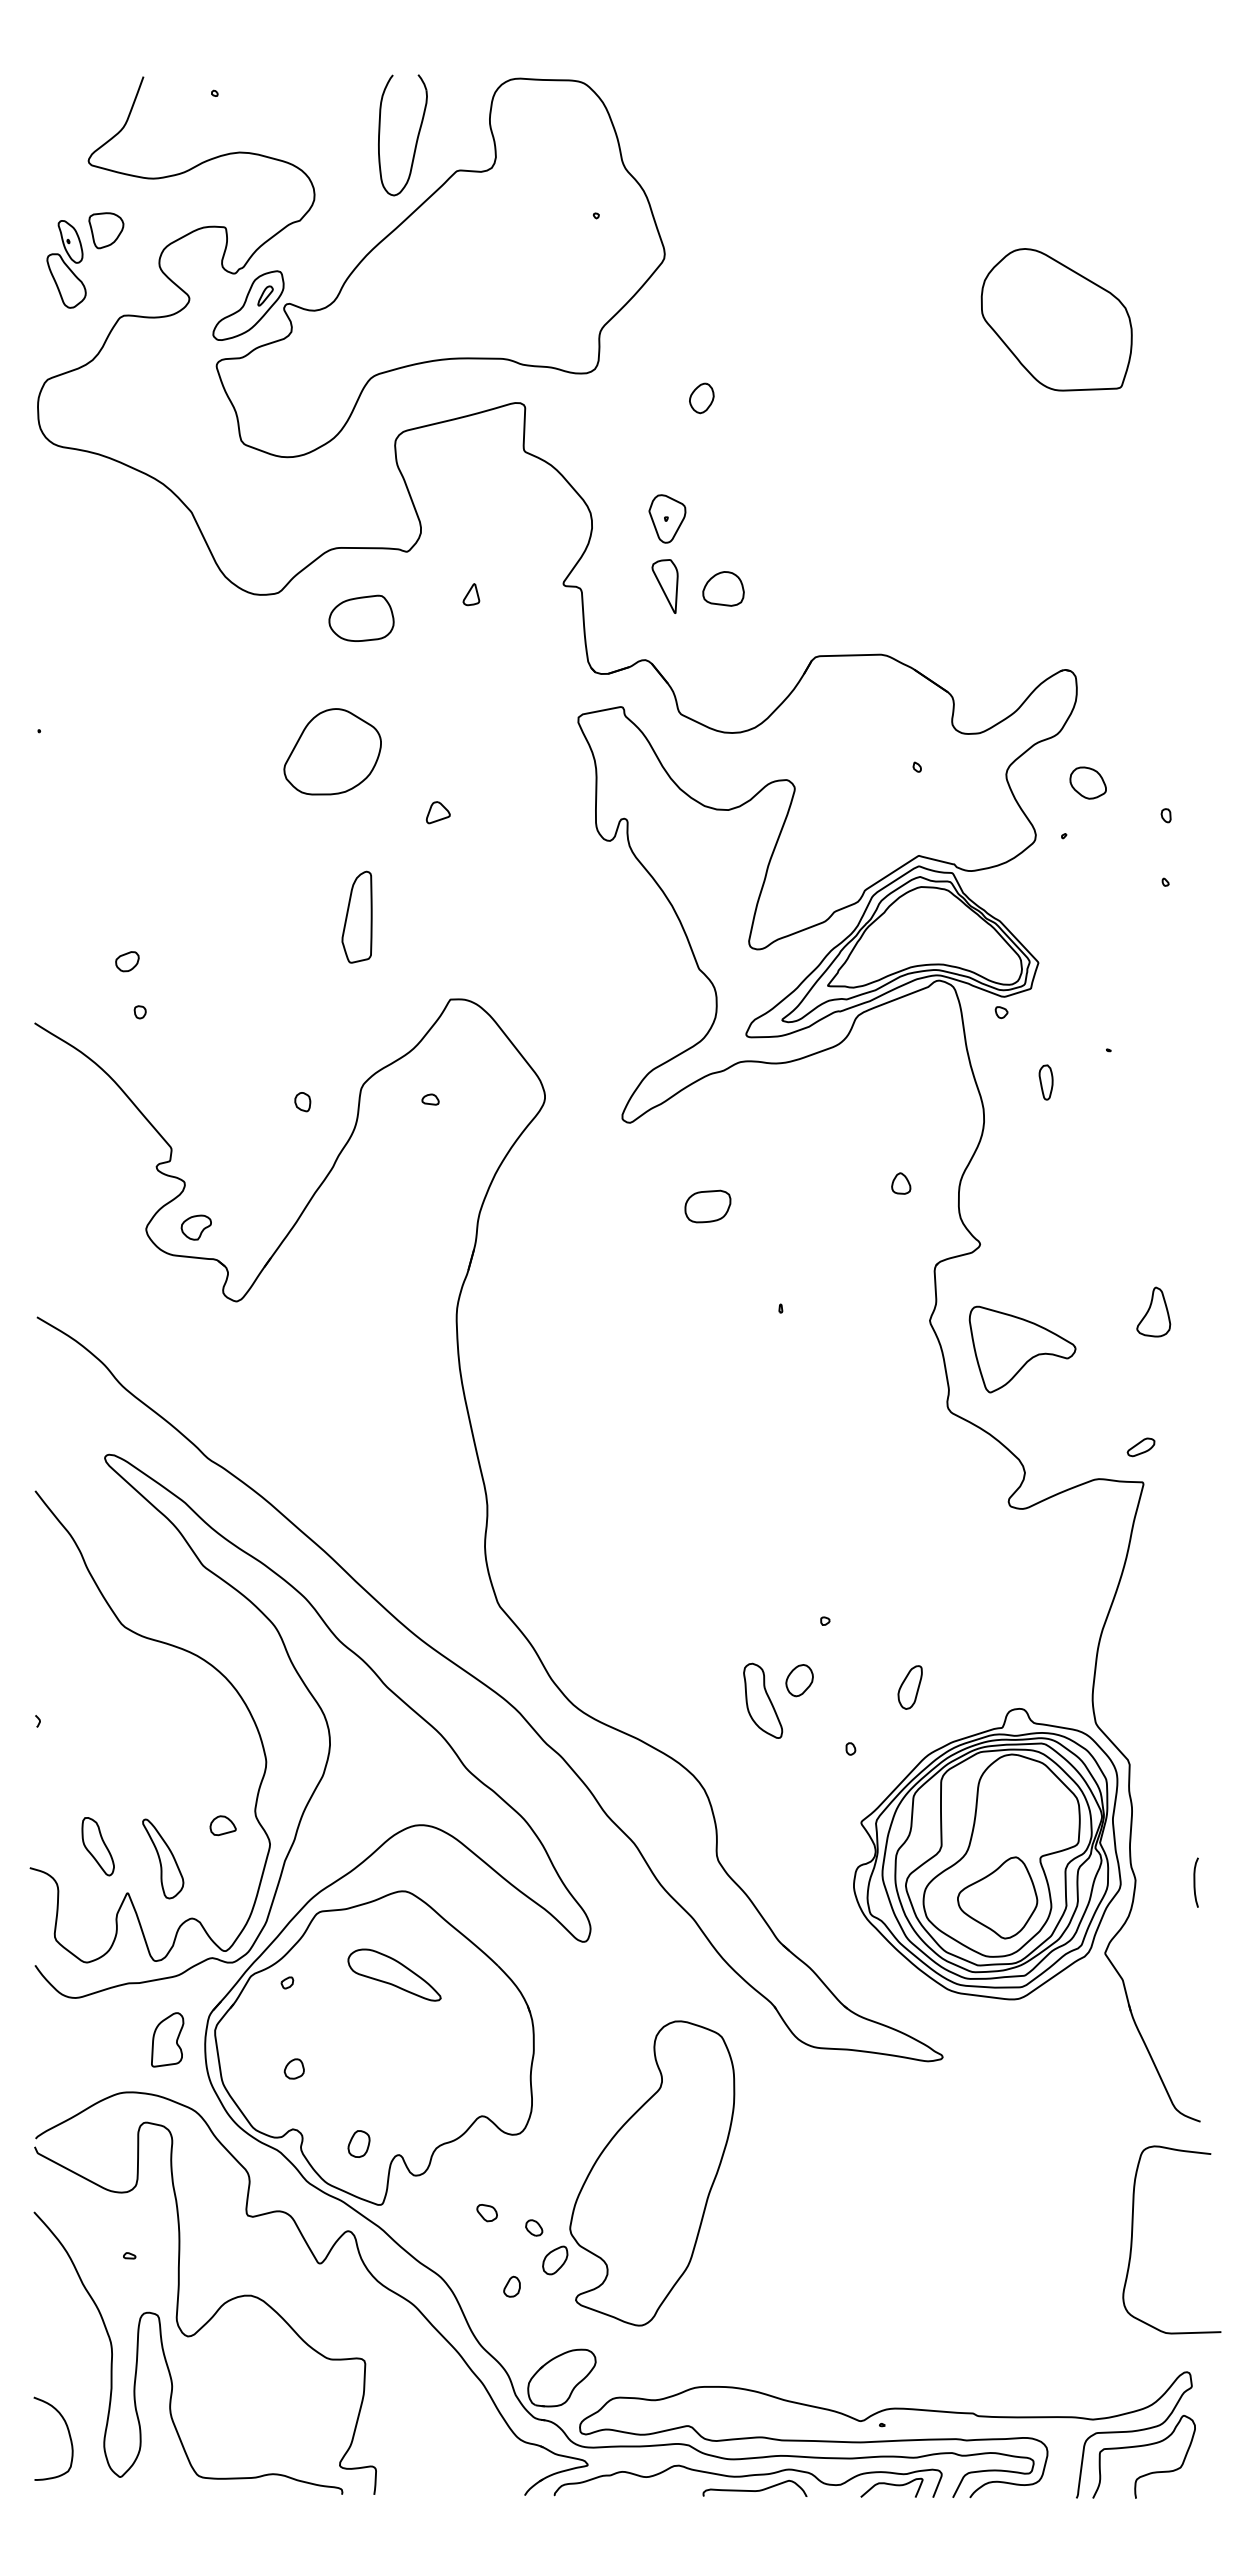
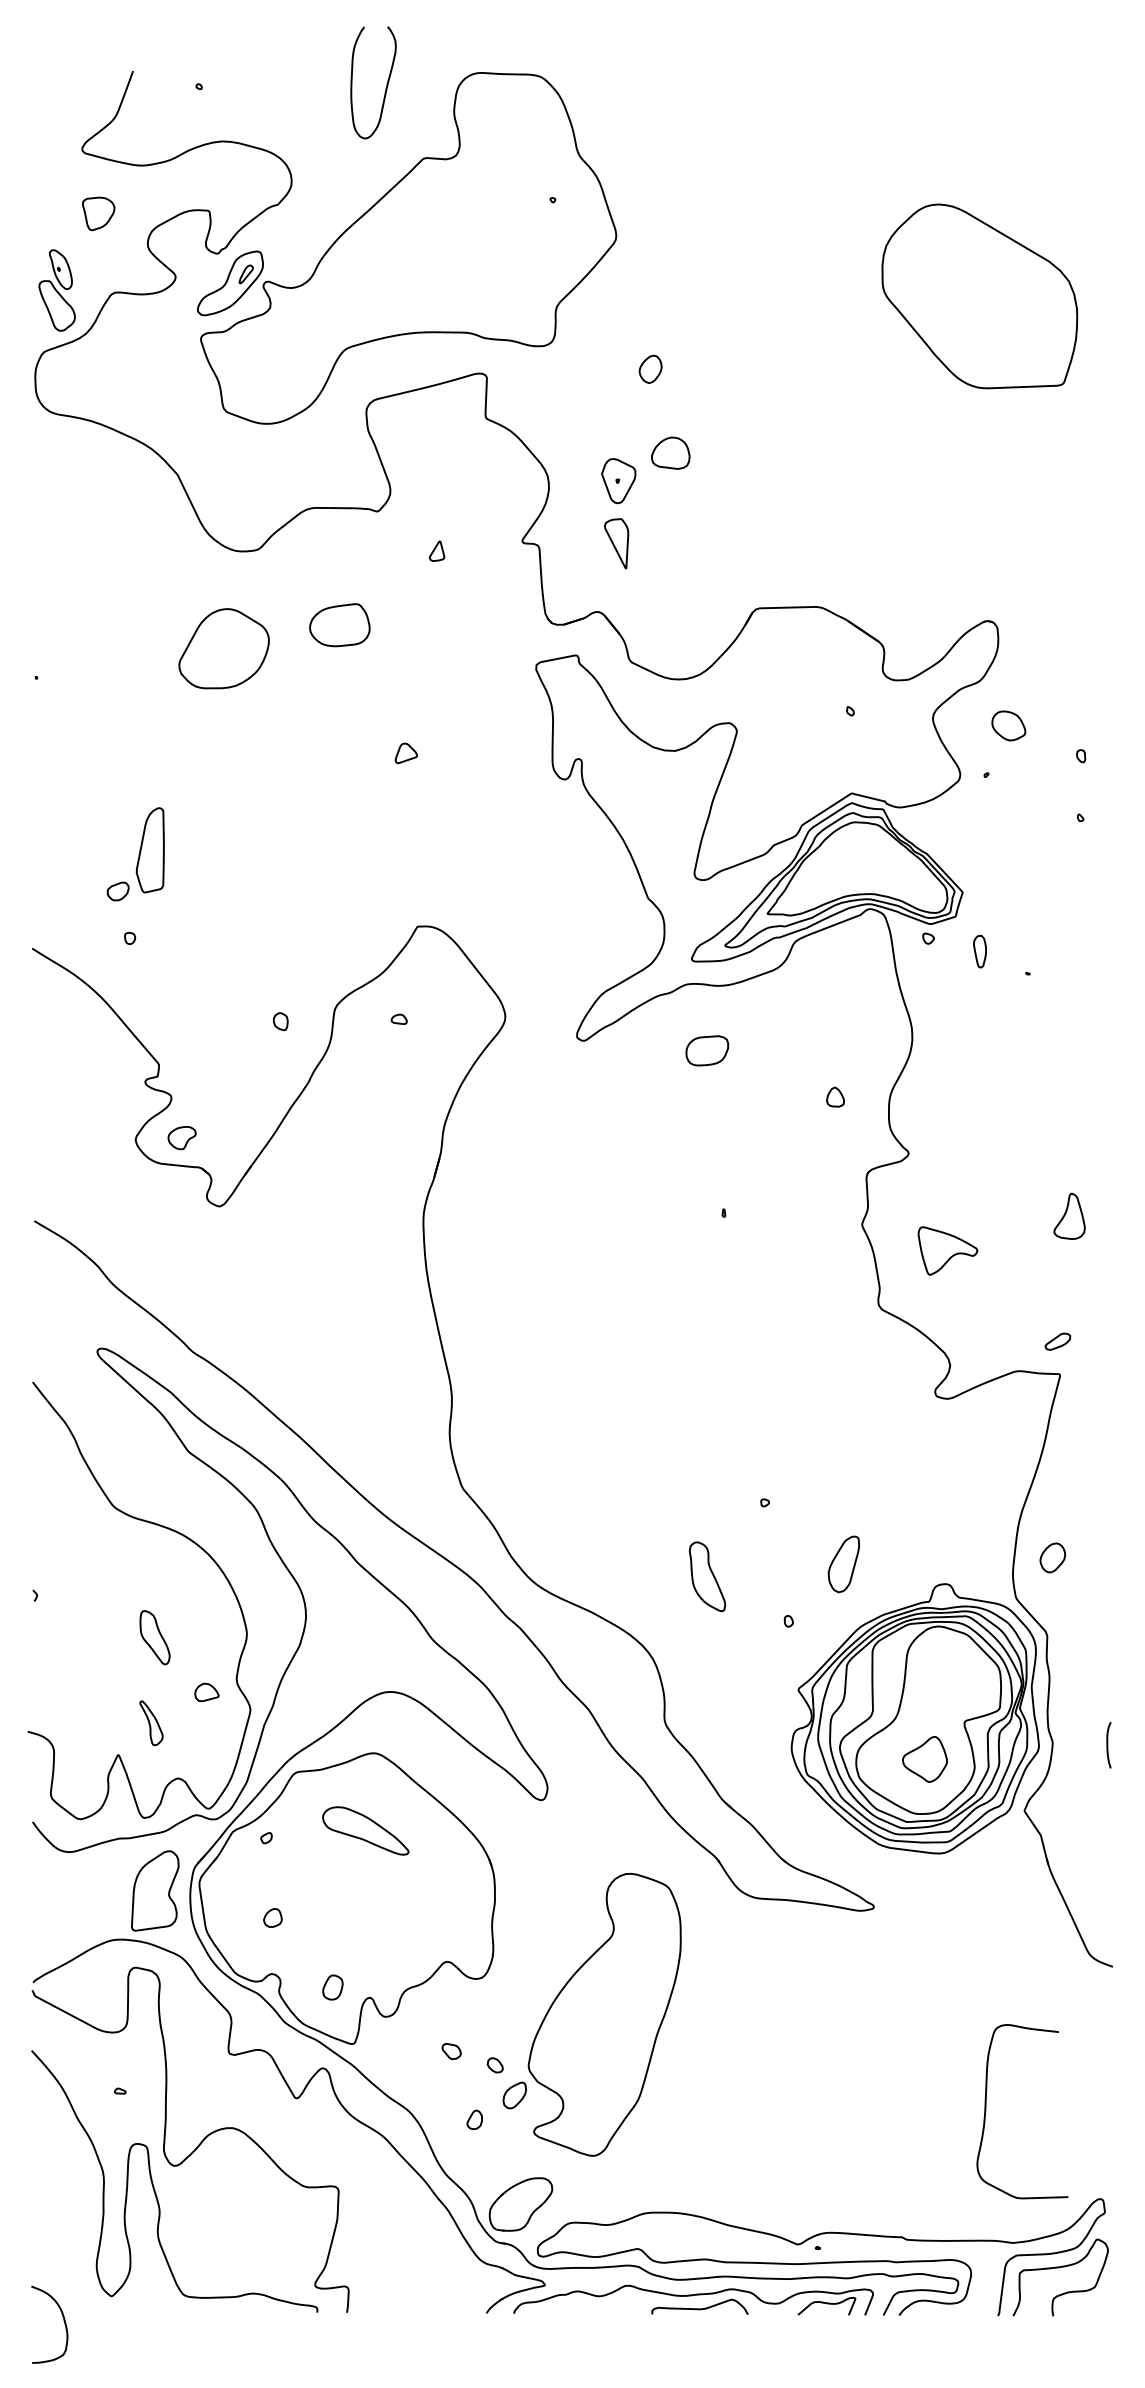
part: (416, 138) -> (386, 85), moved
part: (66, 264) -> (57, 290), moved
part: (1056, 319) -> (979, 296), size x1.4
part: (723, 588) -> (670, 452), moved
part: (361, 617) -> (339, 624), moved
part: (332, 751) -> (223, 648), moved
part: (356, 916) -> (149, 849), moved
part: (1045, 1082) -> (979, 951), moved
part: (707, 1206) -> (706, 1050), moved
part: (1022, 1349) -> (947, 1251), size x0.6
part: (799, 1680) -> (1052, 1557), moved
part: (909, 1687) -> (843, 1564), size x1.4
part: (97, 1846) -> (154, 1637), moved
part: (163, 1858) -> (151, 1722), size x0.6
part: (997, 1897) -> (924, 1759), size x0.6
part: (167, 2039) -> (155, 1890), size x1.6
curve: (1132, 2239) -> (985, 2111), moved
curve: (68, 2434) -> (63, 2320), moved

